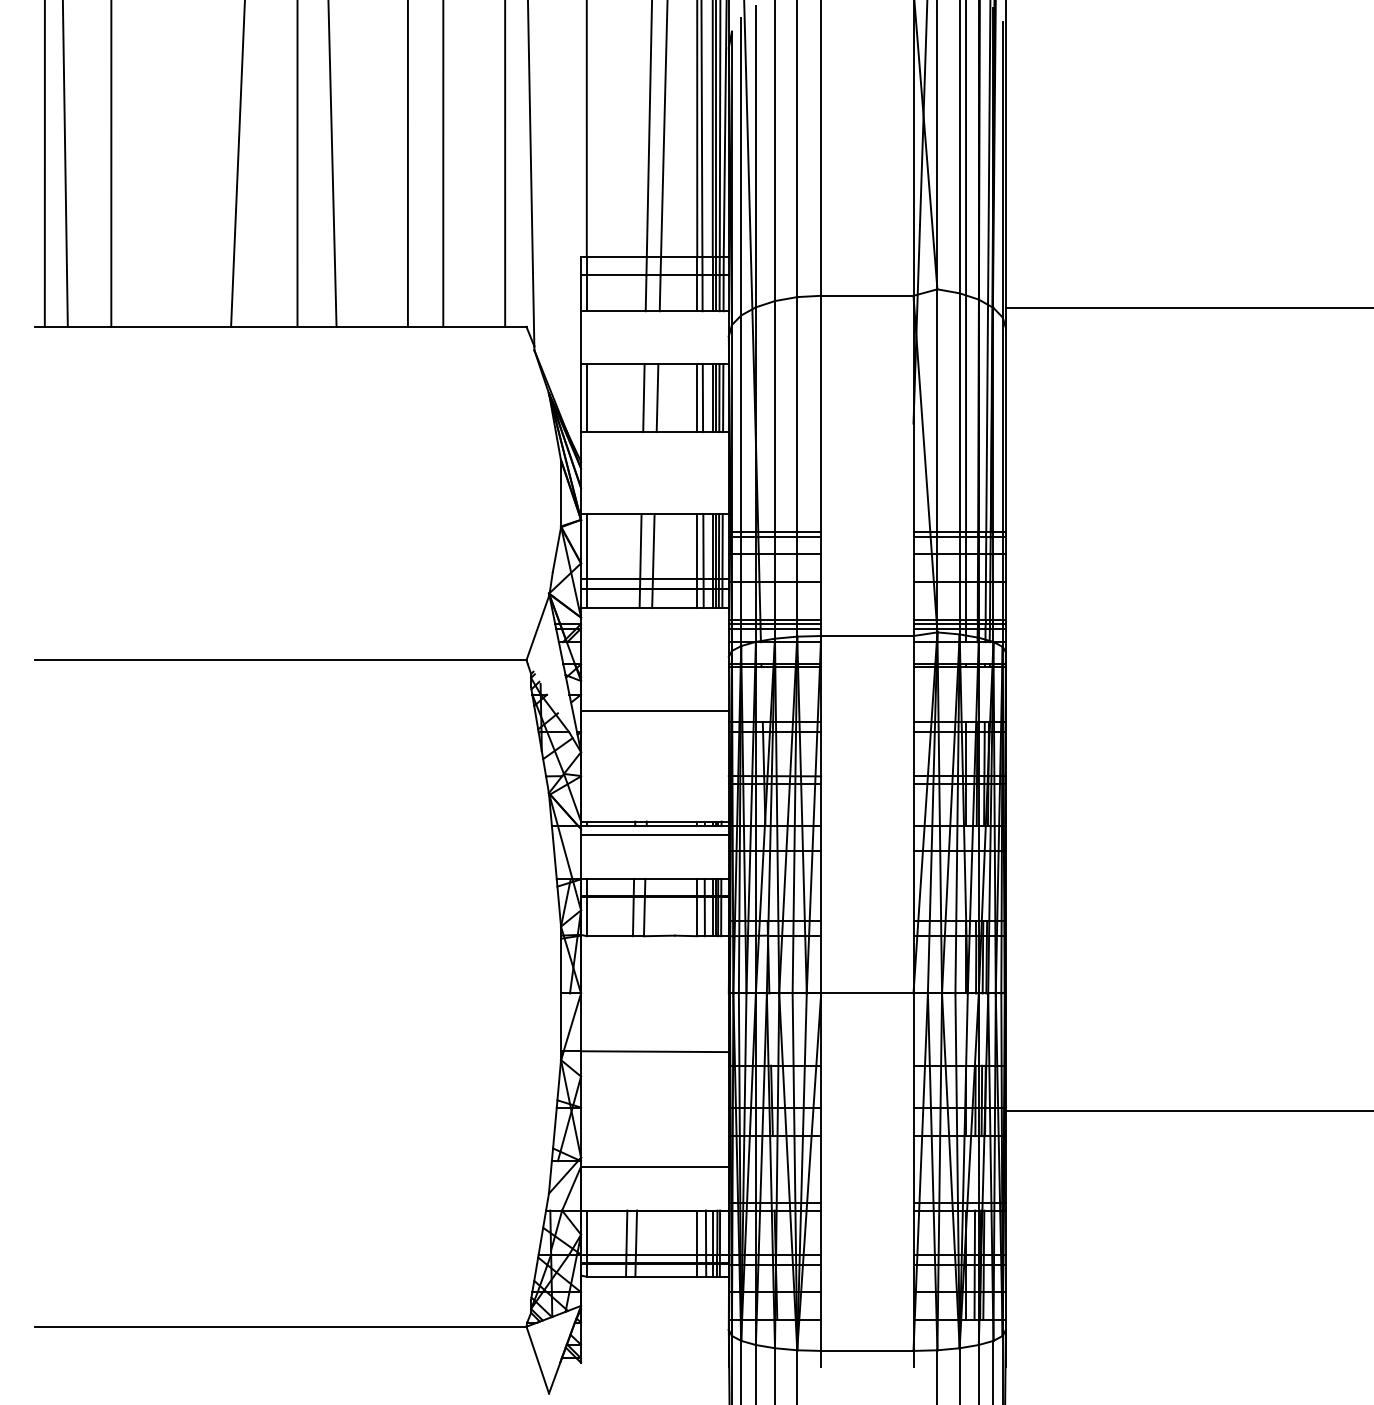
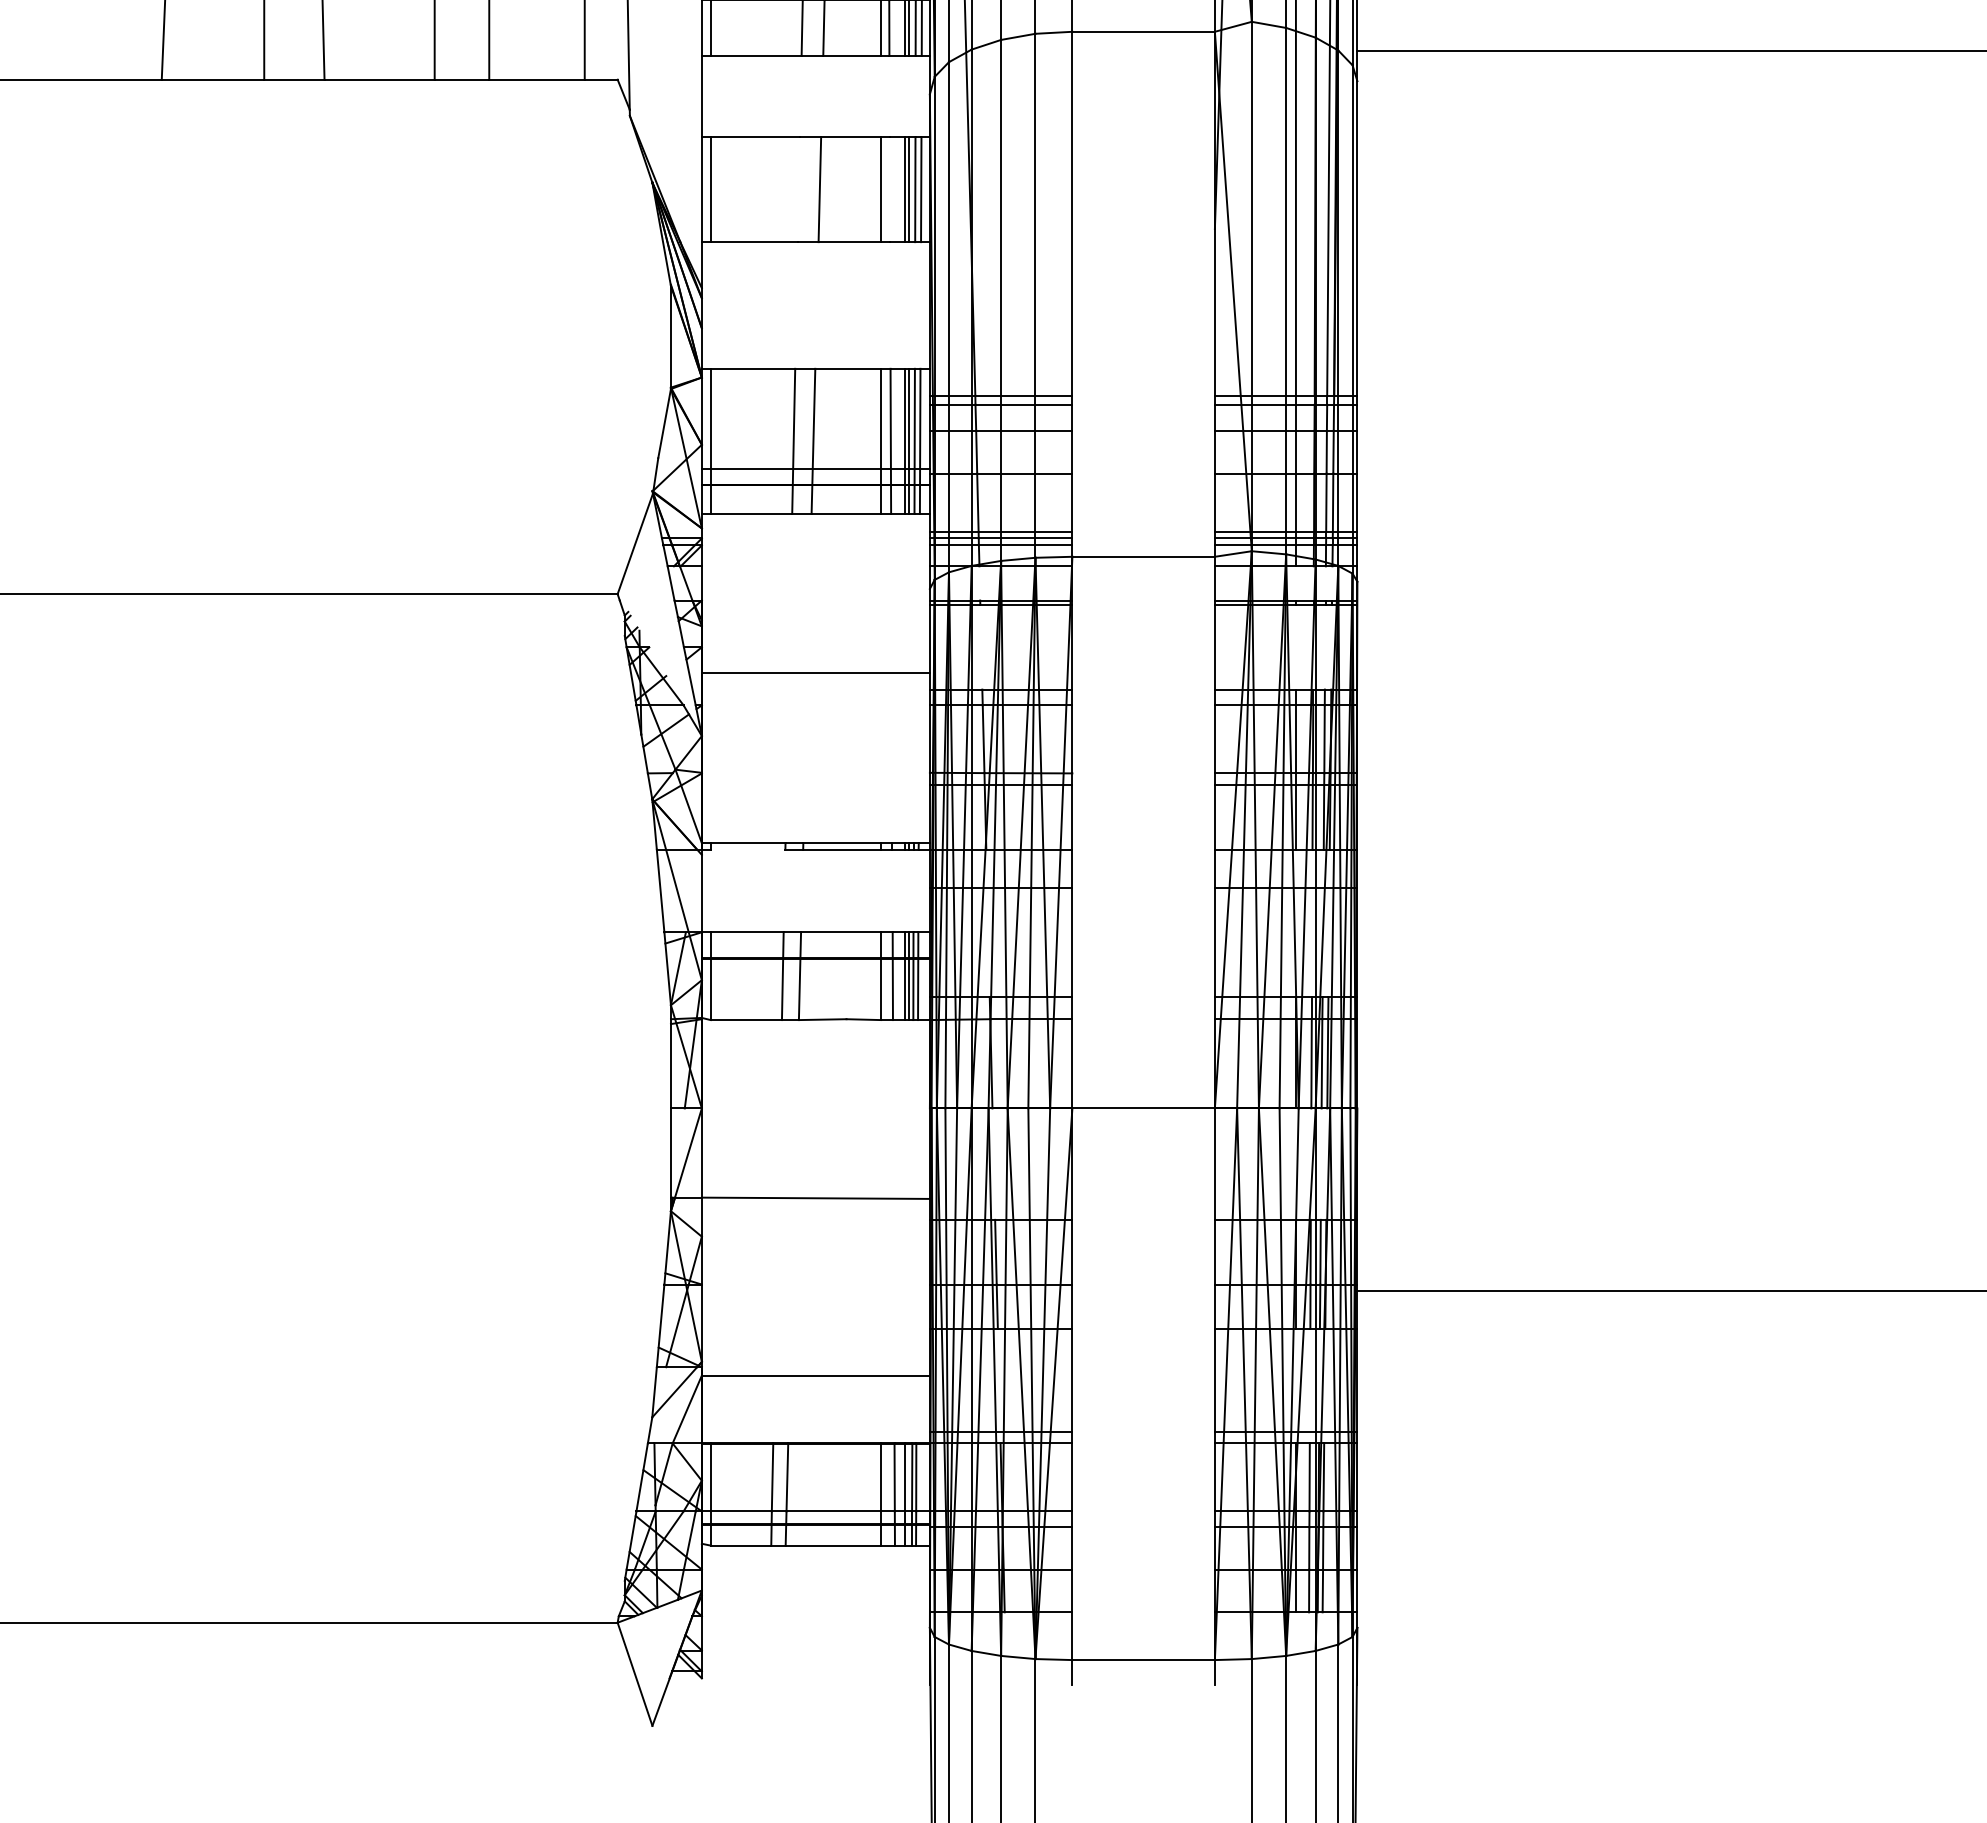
line: (643, 397) -> (798, 188), removed
line: (702, 397) -> (889, 188), removed
line: (610, 825) -> (747, 849), removed
line: (654, 834) -> (815, 863), removed

